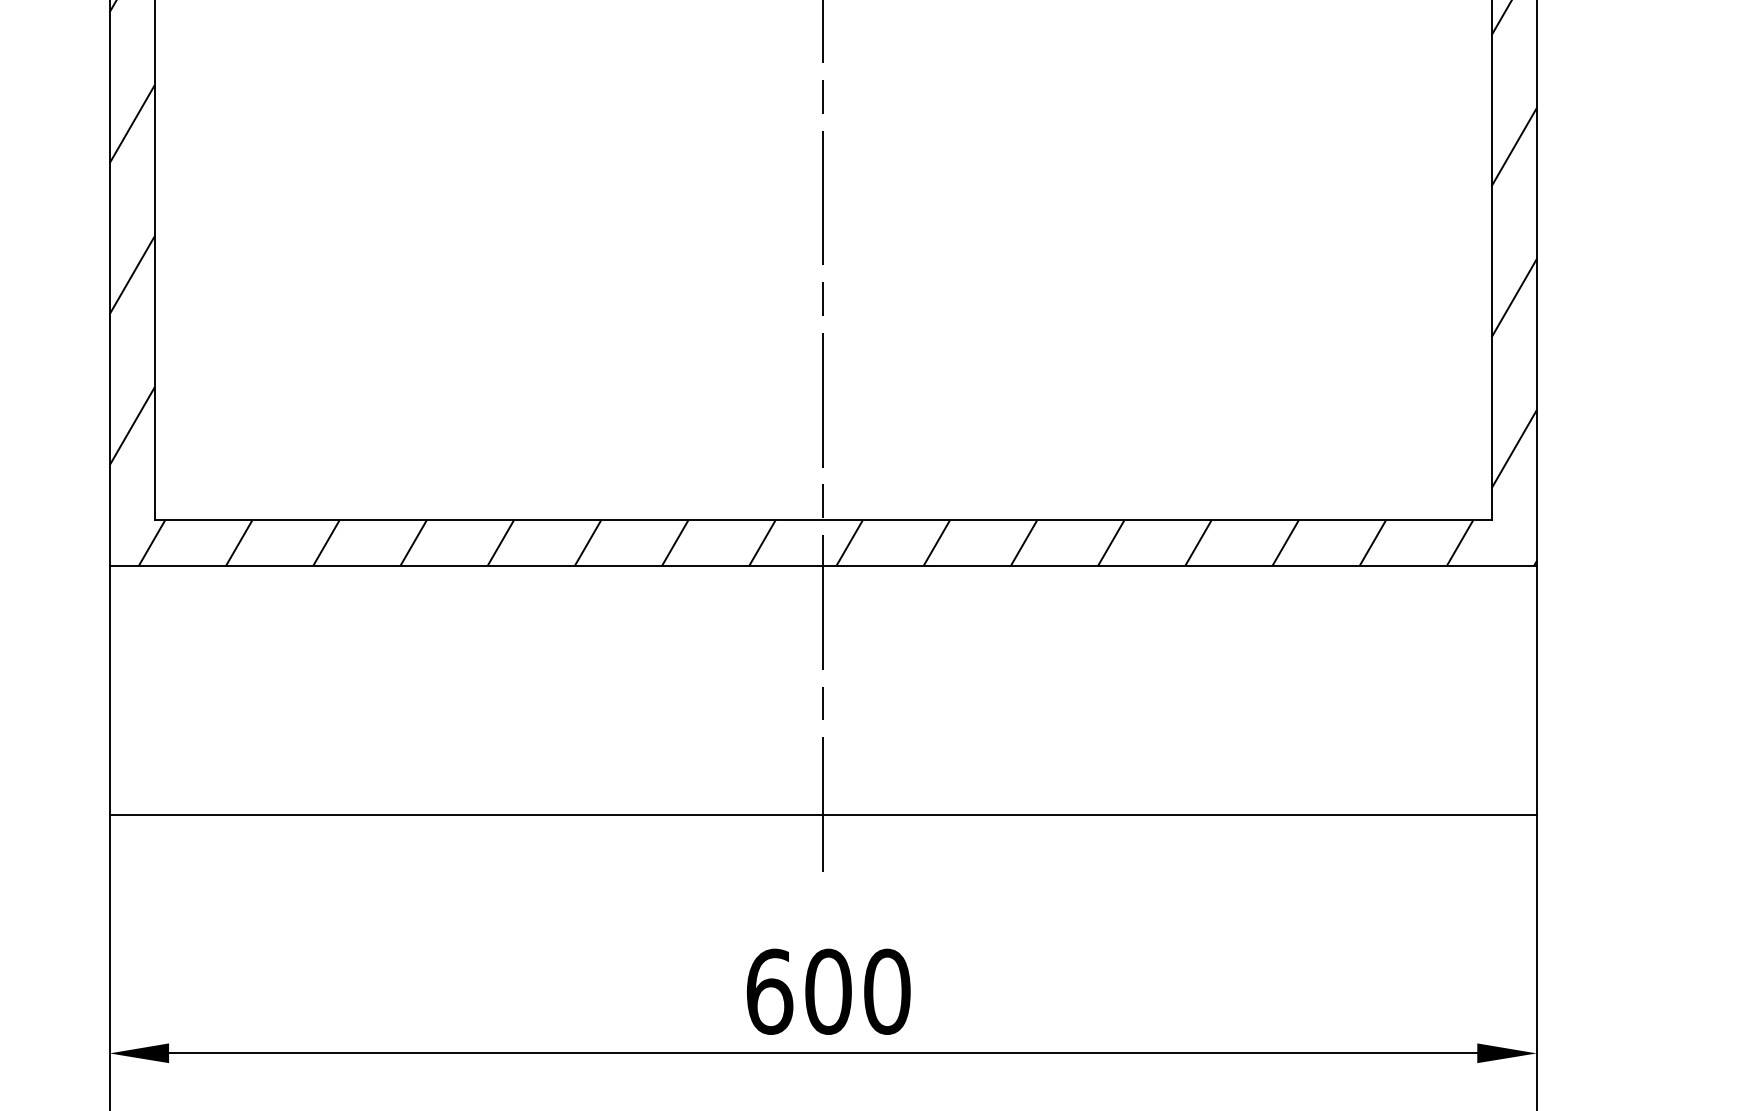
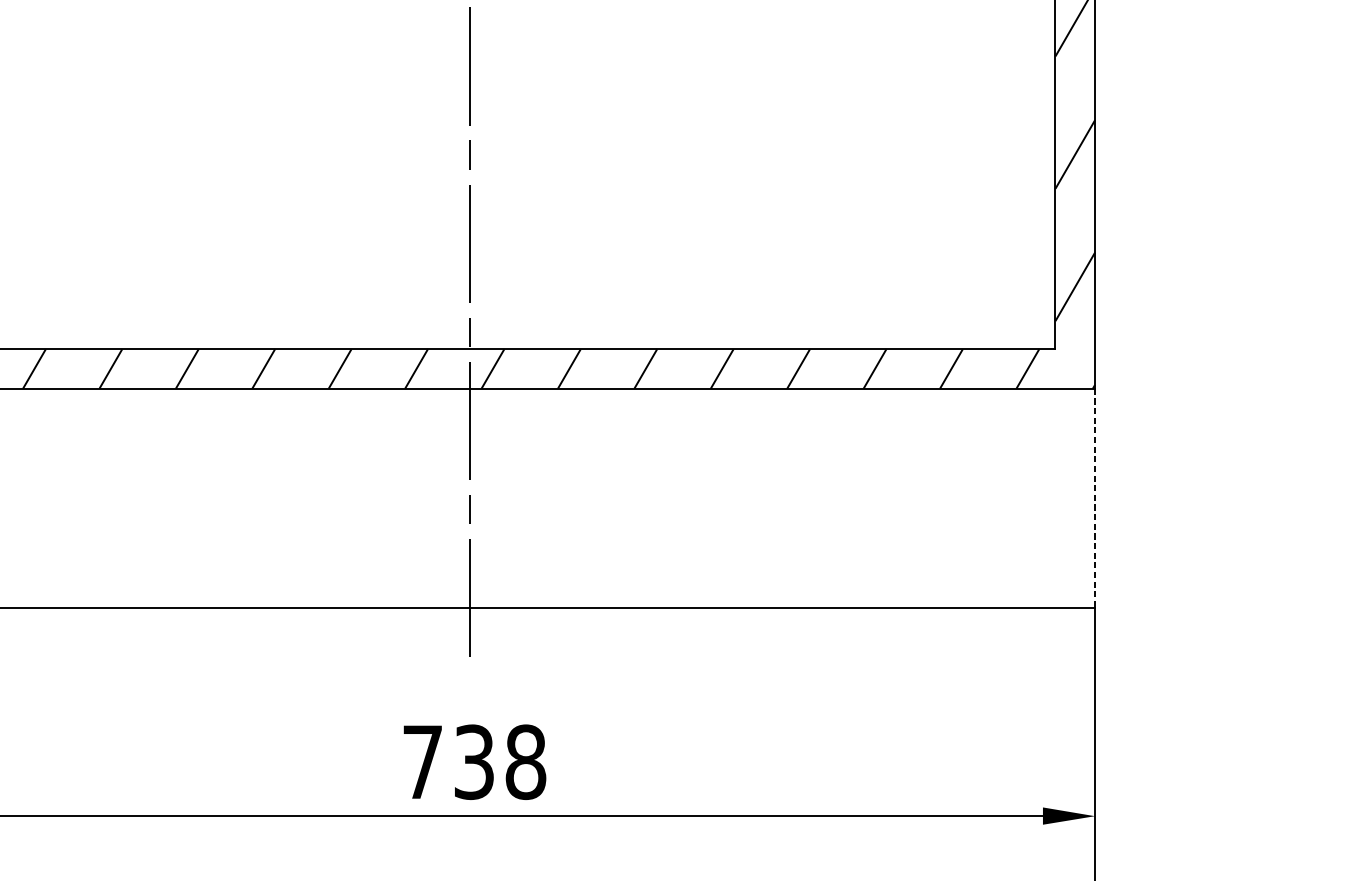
line: (1536, 690) -> (1094, 498), solid -> dashed
text: (828, 991) -> (474, 761), 600 -> 738

